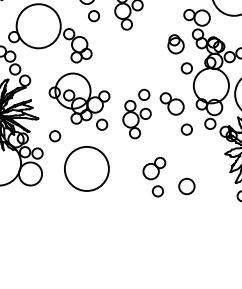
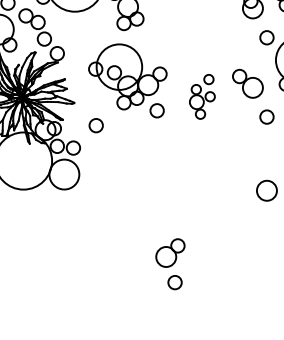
part: (136, 113) -> (201, 96), size x0.7
circle: (86, 168) -> (136, 167), removed
part: (154, 177) -> (170, 264), moved

